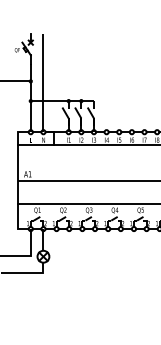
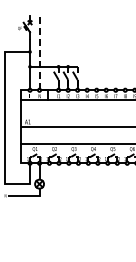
line: (43, 83) -> (39, 53), solid -> dashed

